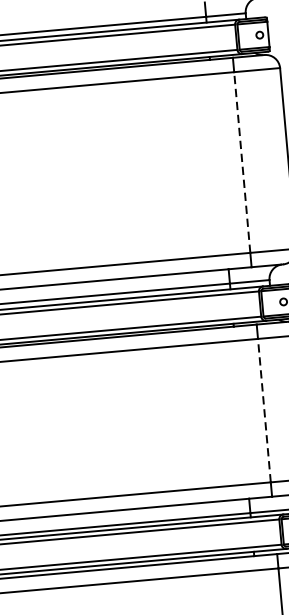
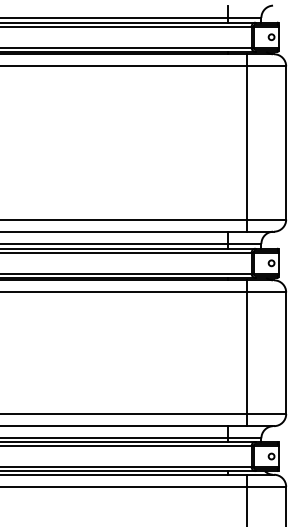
line: (242, 161) -> (247, 142), dashed -> solid
line: (264, 410) -> (247, 353), dashed -> solid

